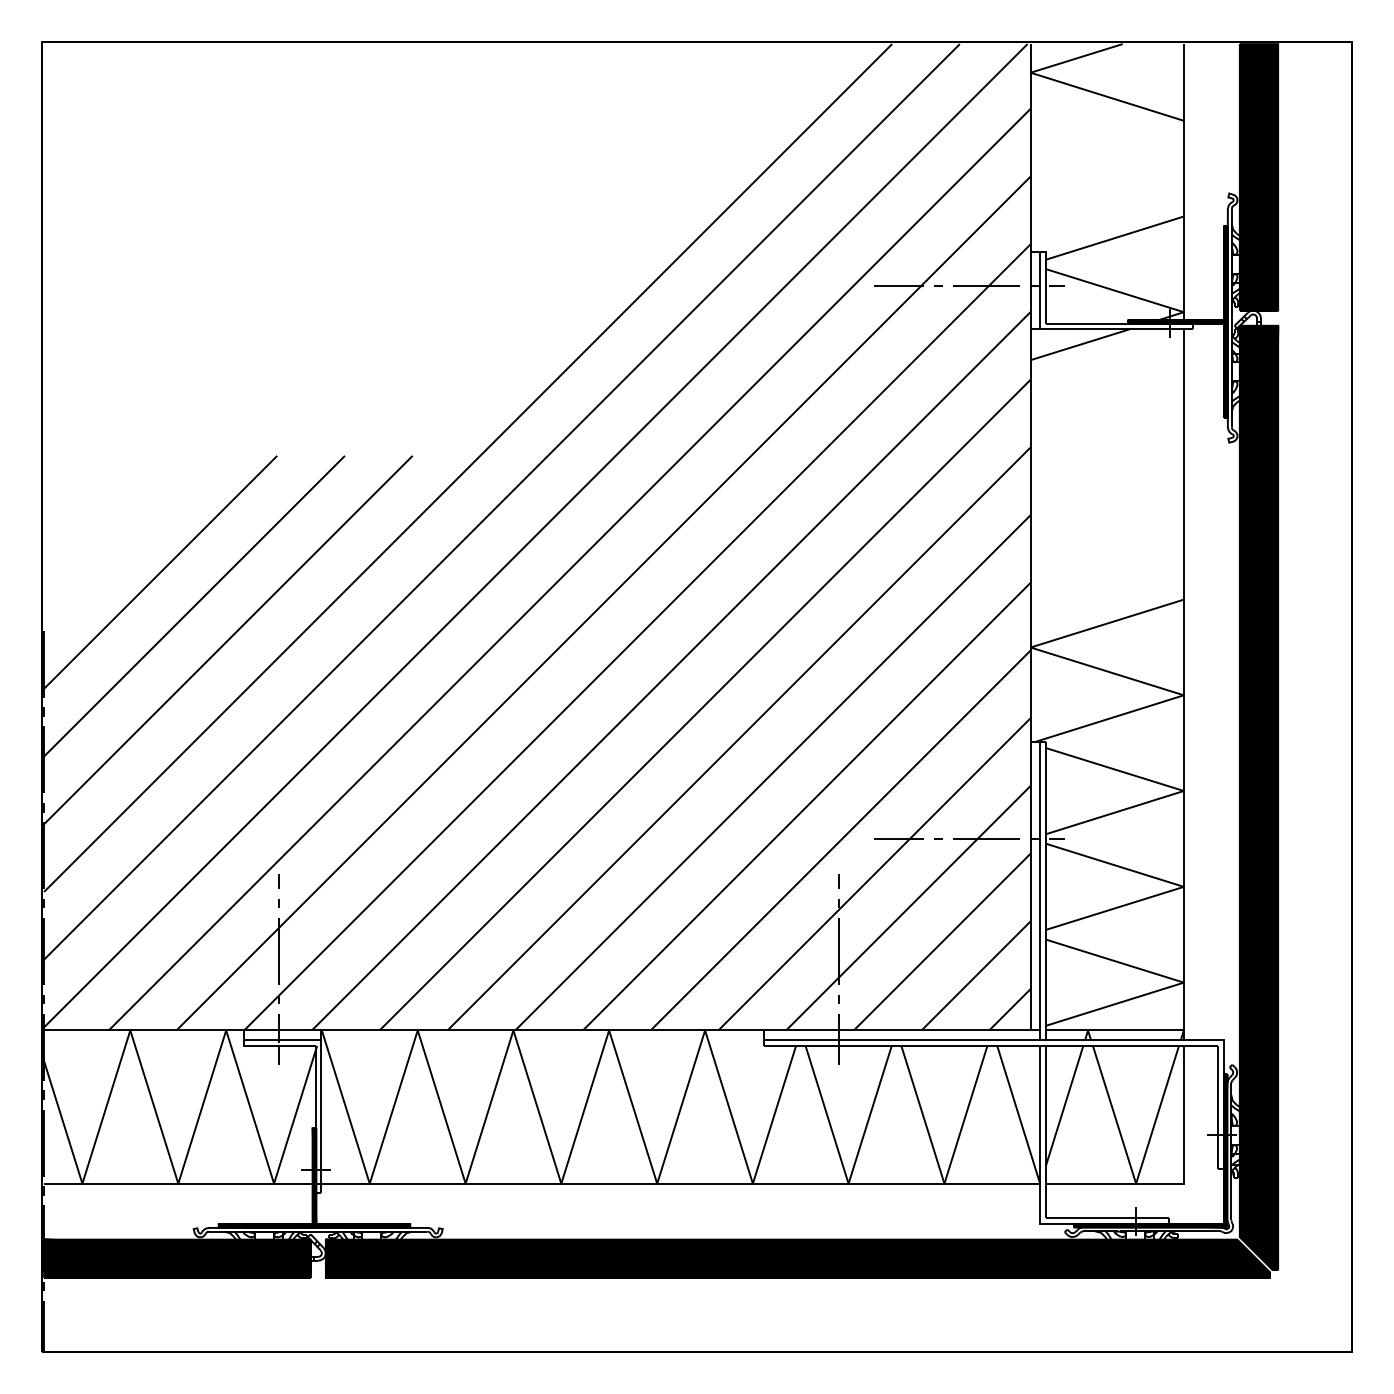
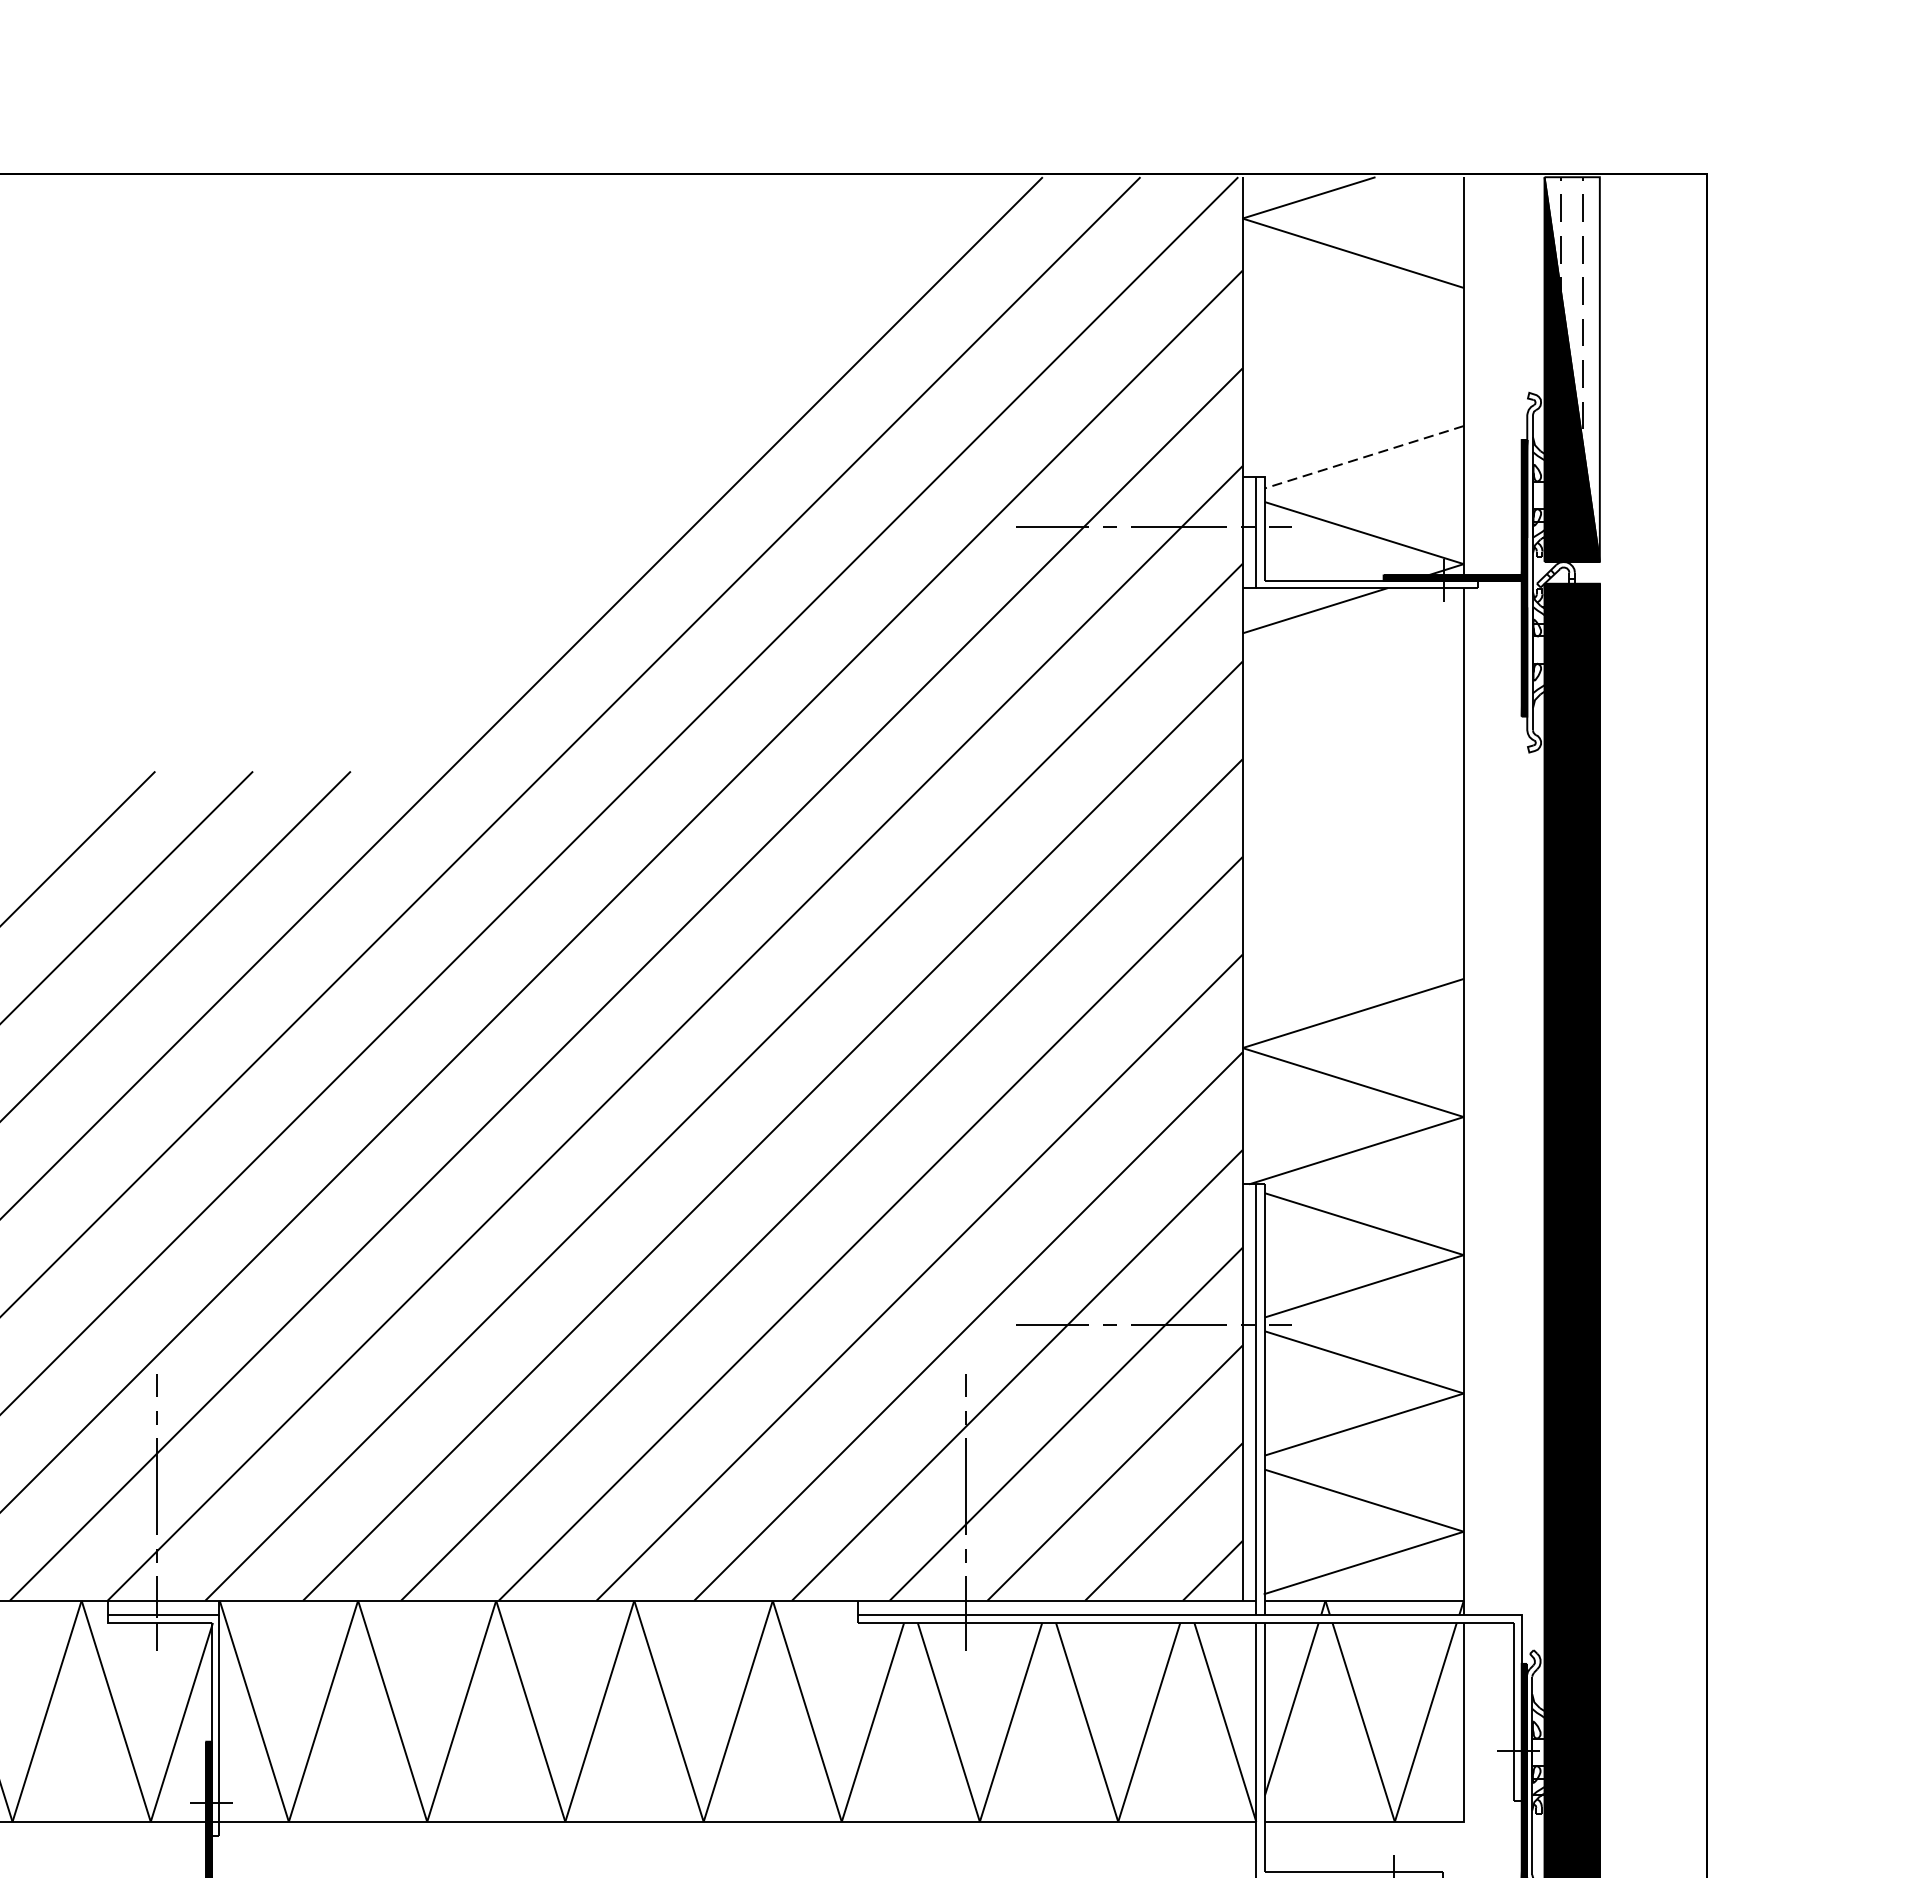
fill: (1258, 177) -> (1571, 369), removed
line: (1114, 238) -> (1363, 457), solid -> dashed

